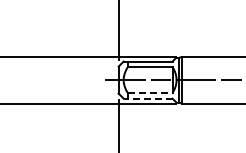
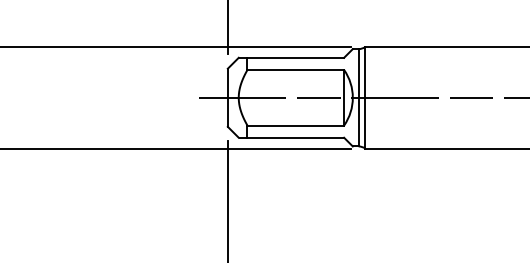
line: (150, 92) -> (296, 124), dashed -> solid
line: (149, 98) -> (294, 137), dashed -> solid

